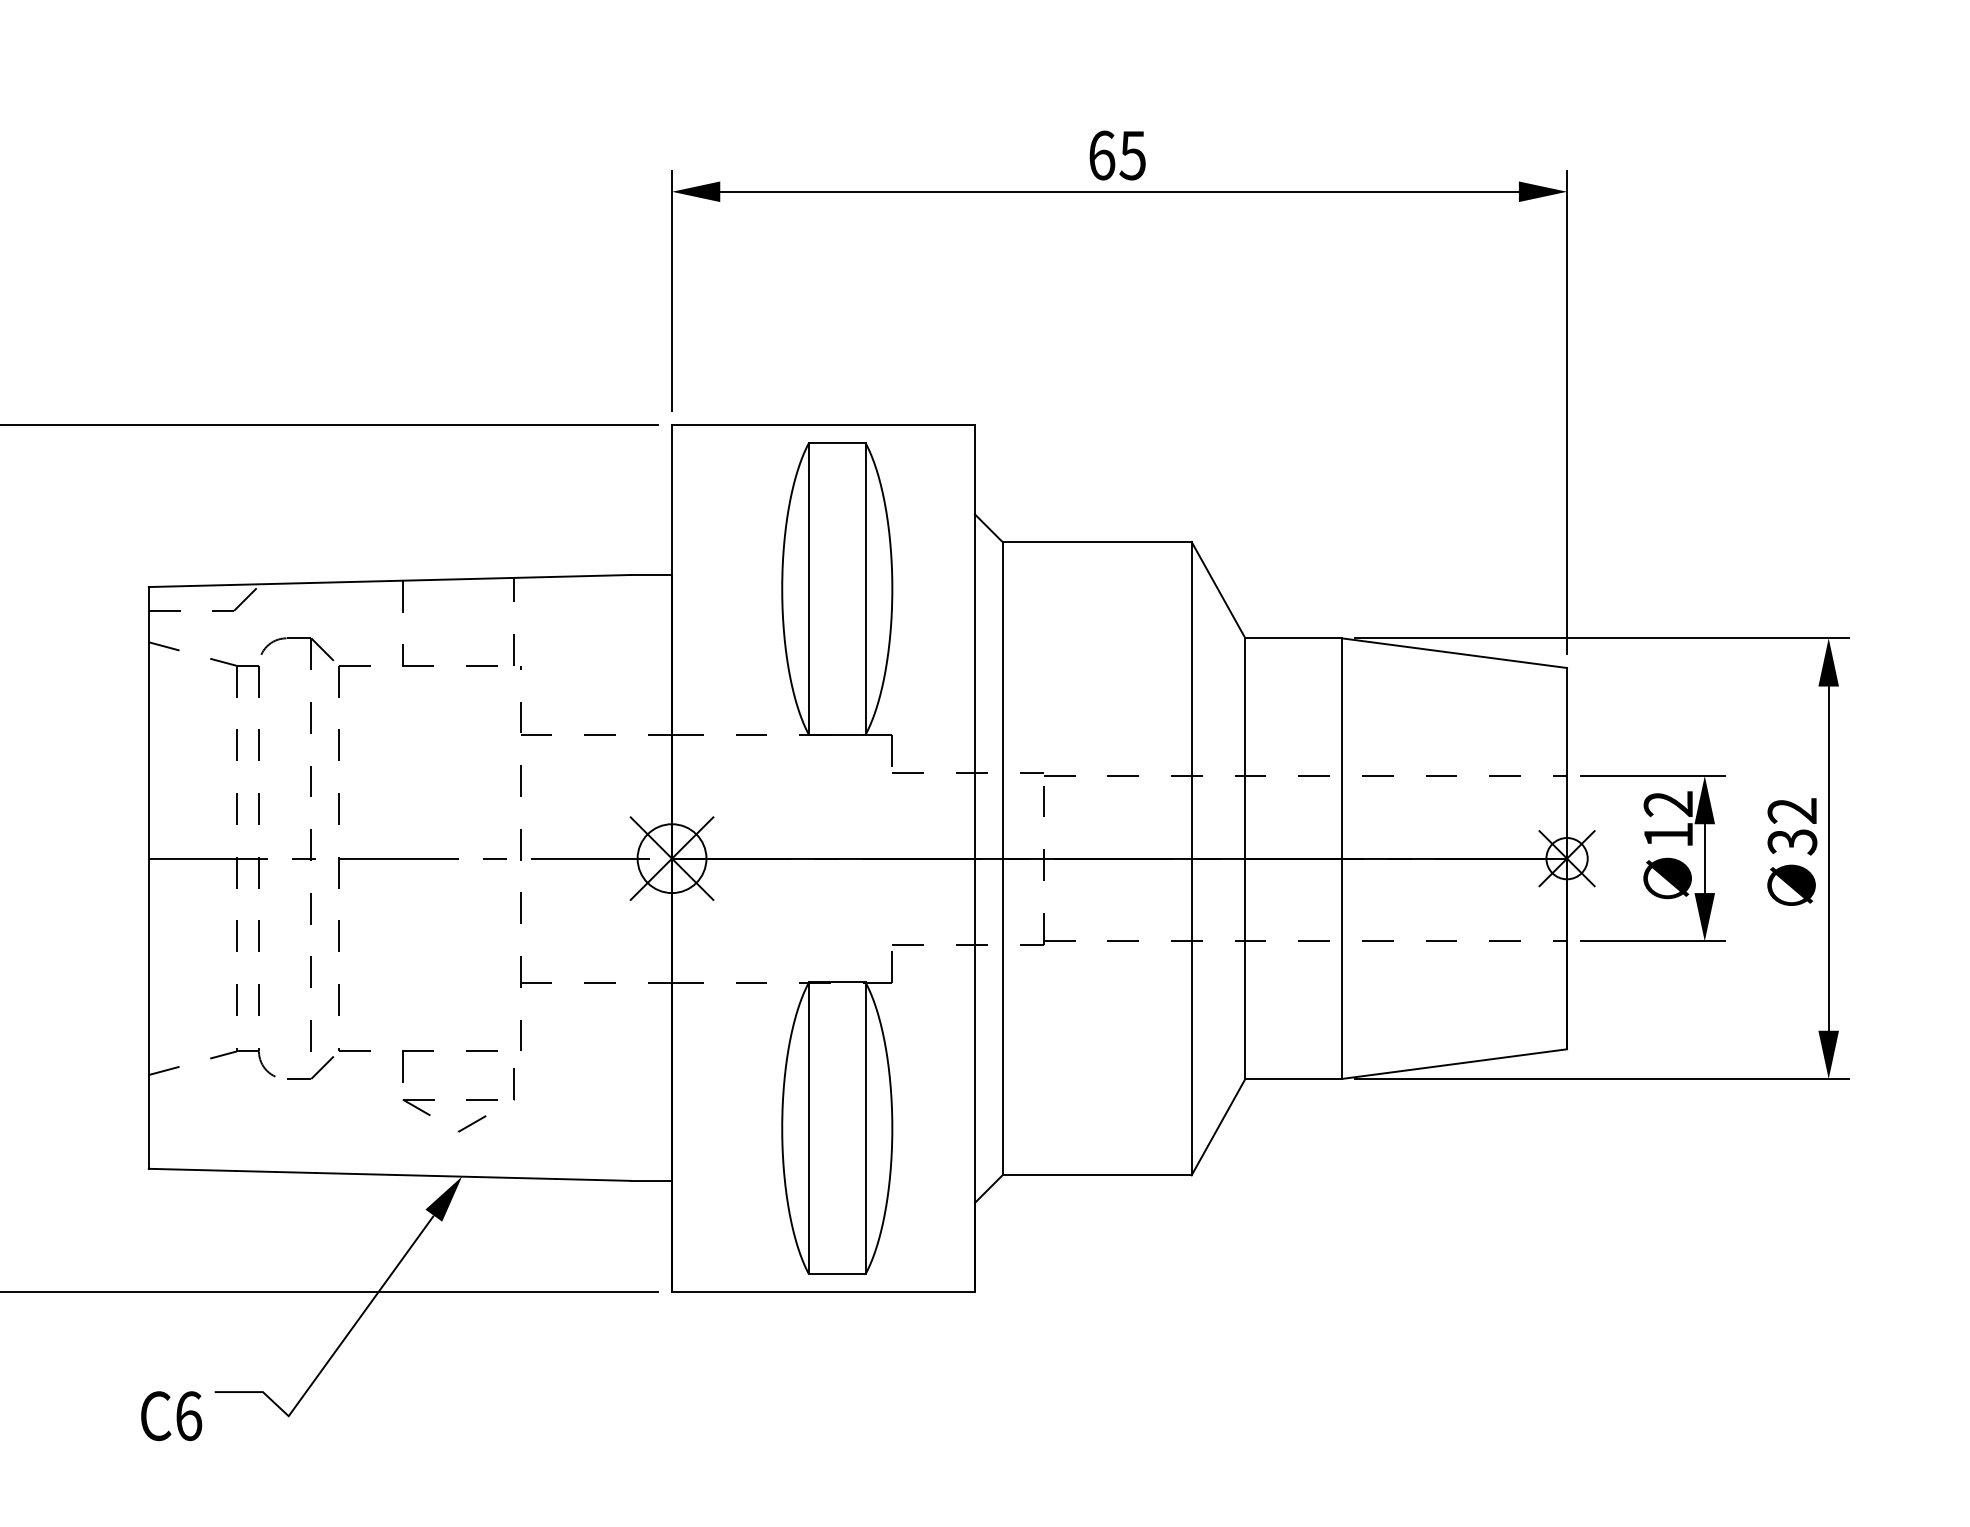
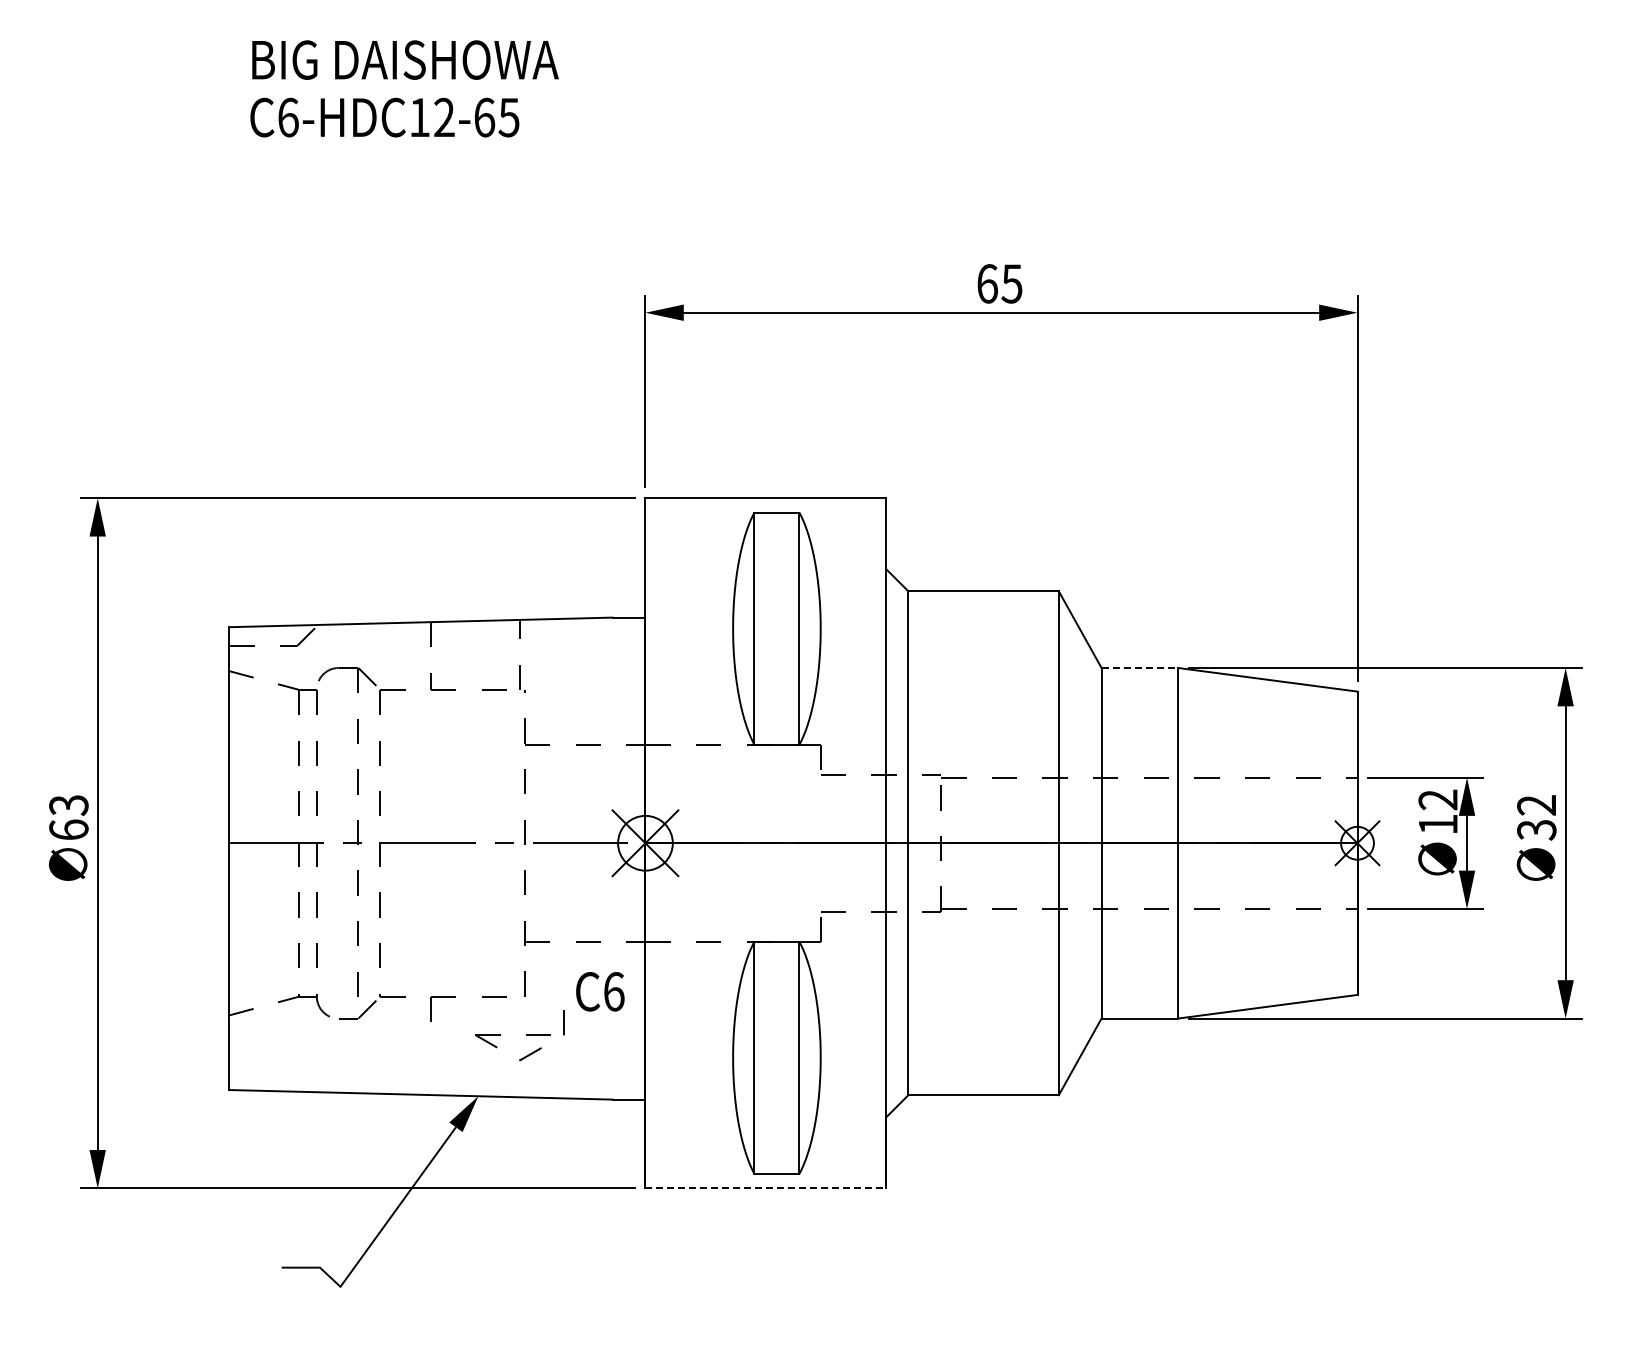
line: (1294, 638) -> (1140, 668), solid -> dashed
part: (467, 1100) -> (526, 1035), moved
line: (824, 1292) -> (766, 1188), solid -> dashed
text: (171, 1415) -> (600, 991), moved

